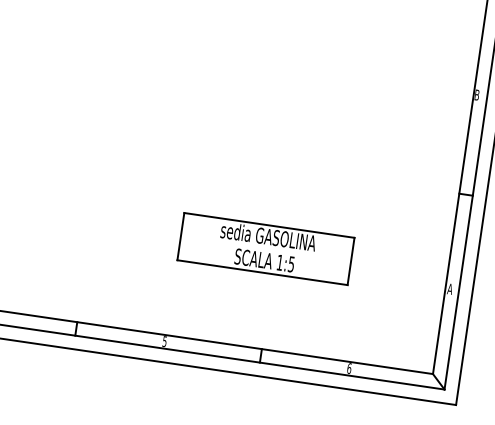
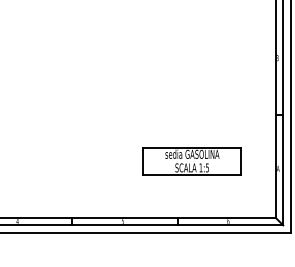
part: (265, 249) -> (191, 161), moved

